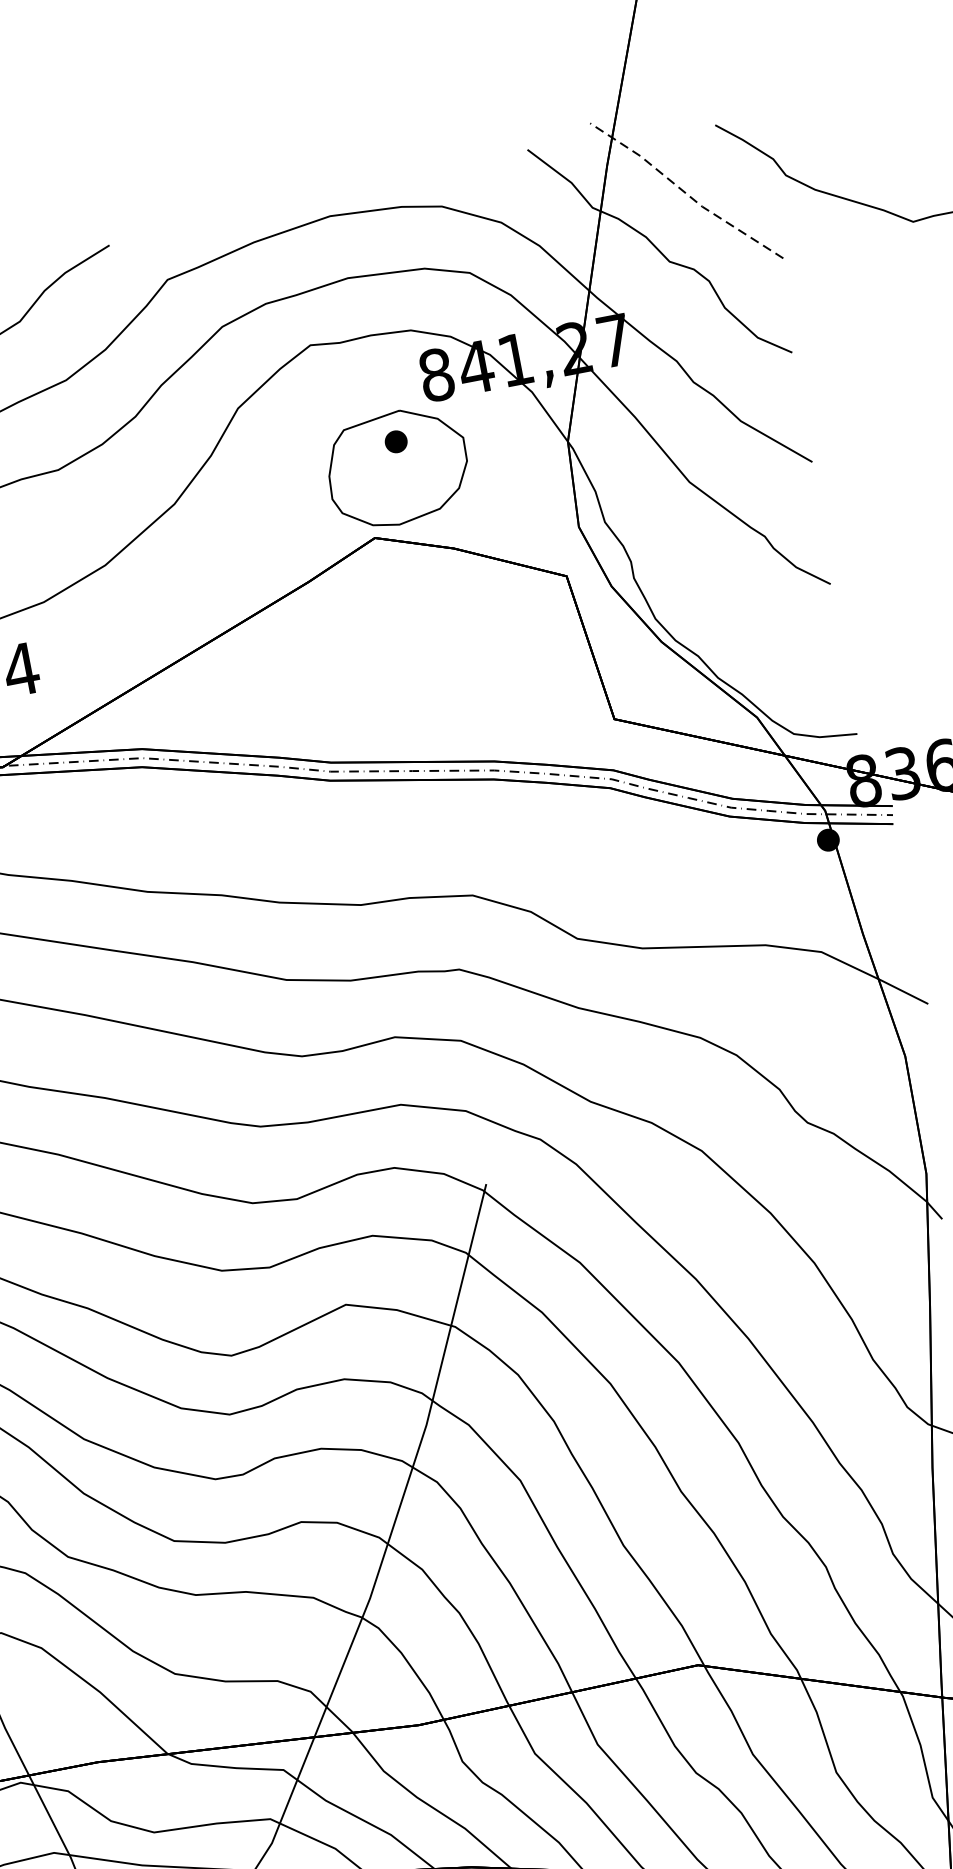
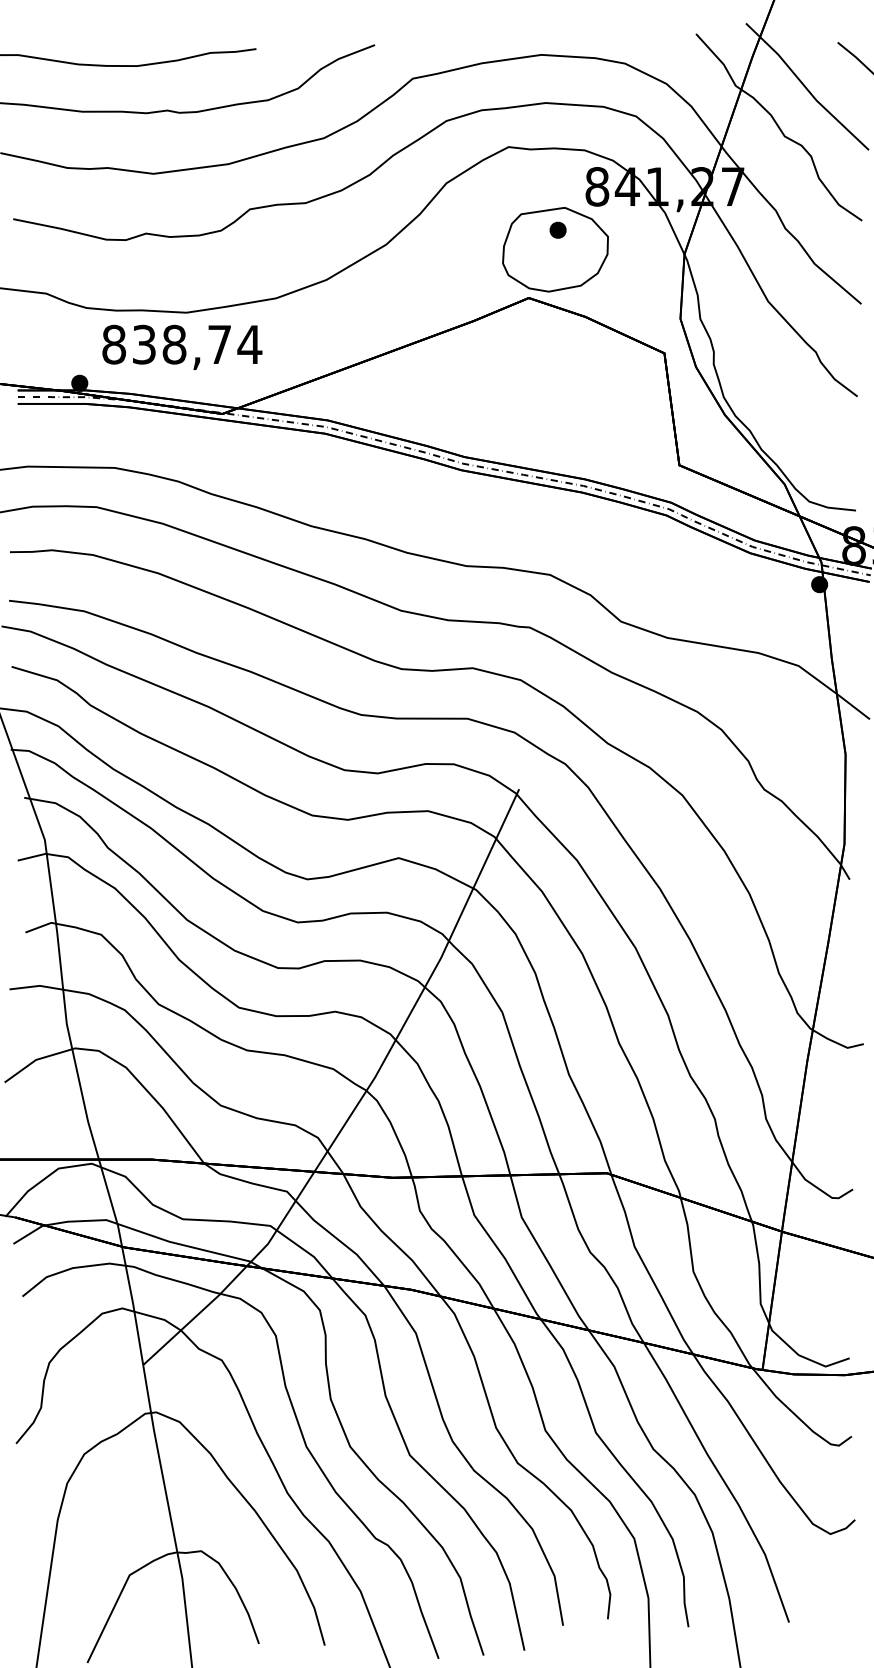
line: (684, 192) -> (805, 87), dashed -> solid

